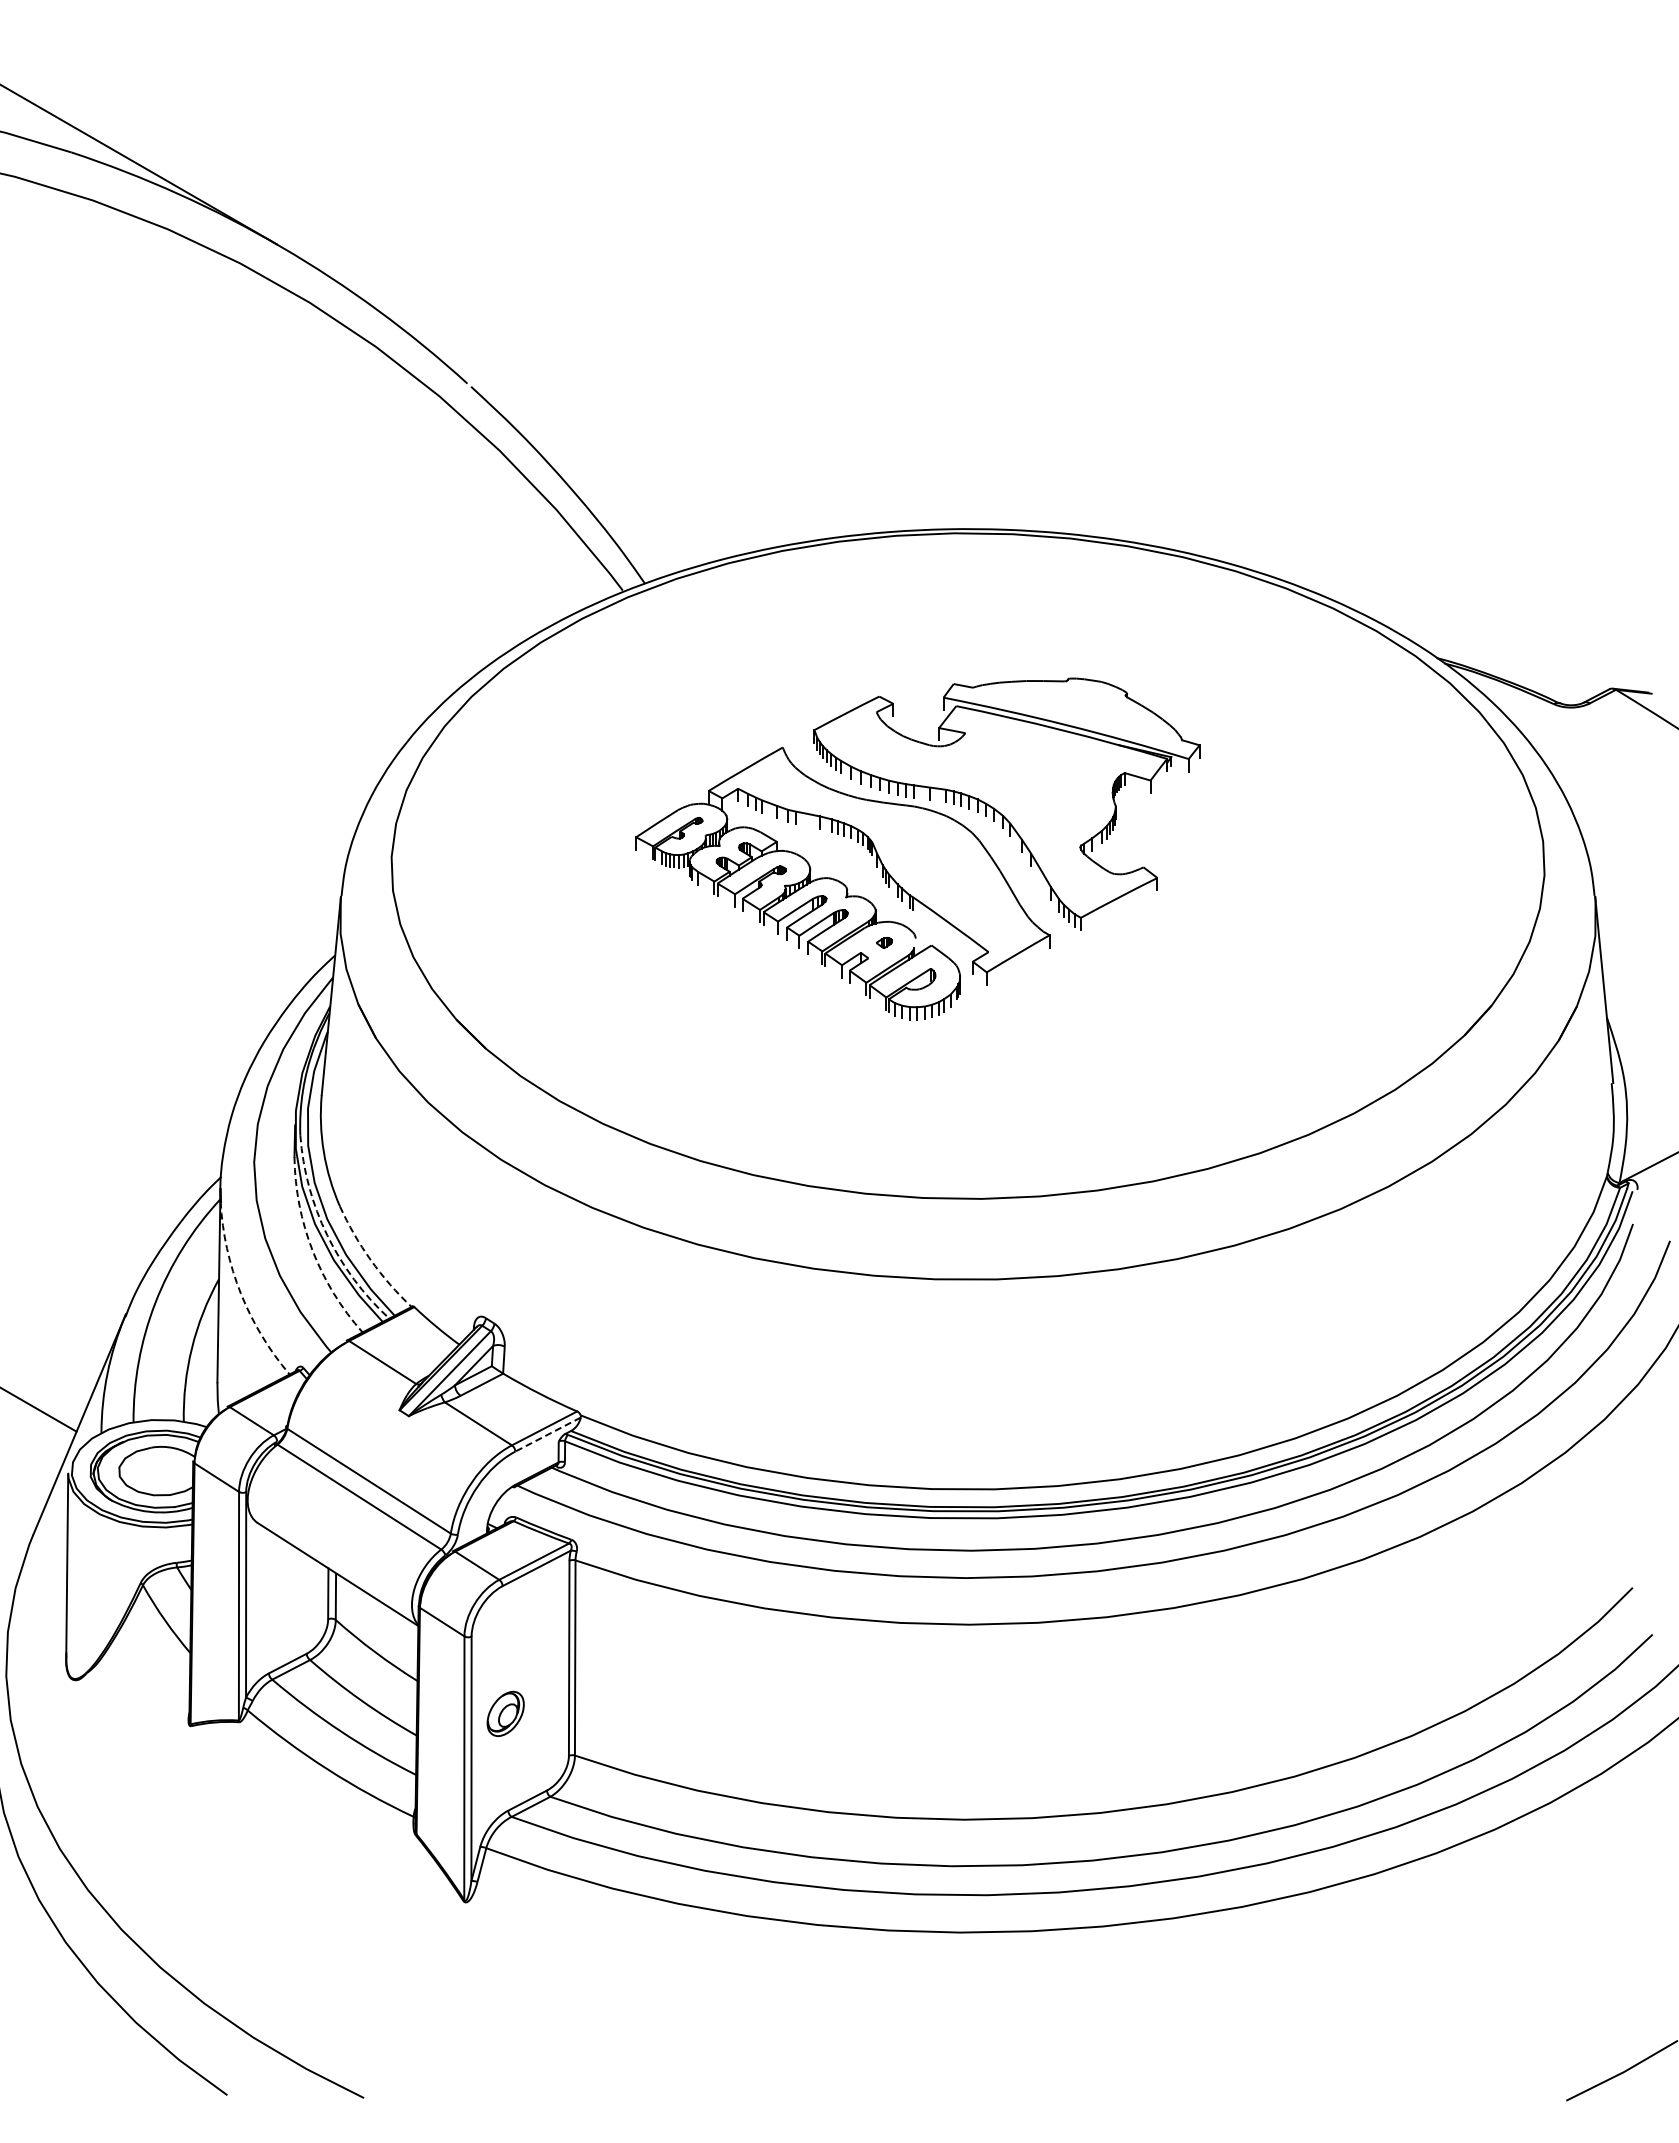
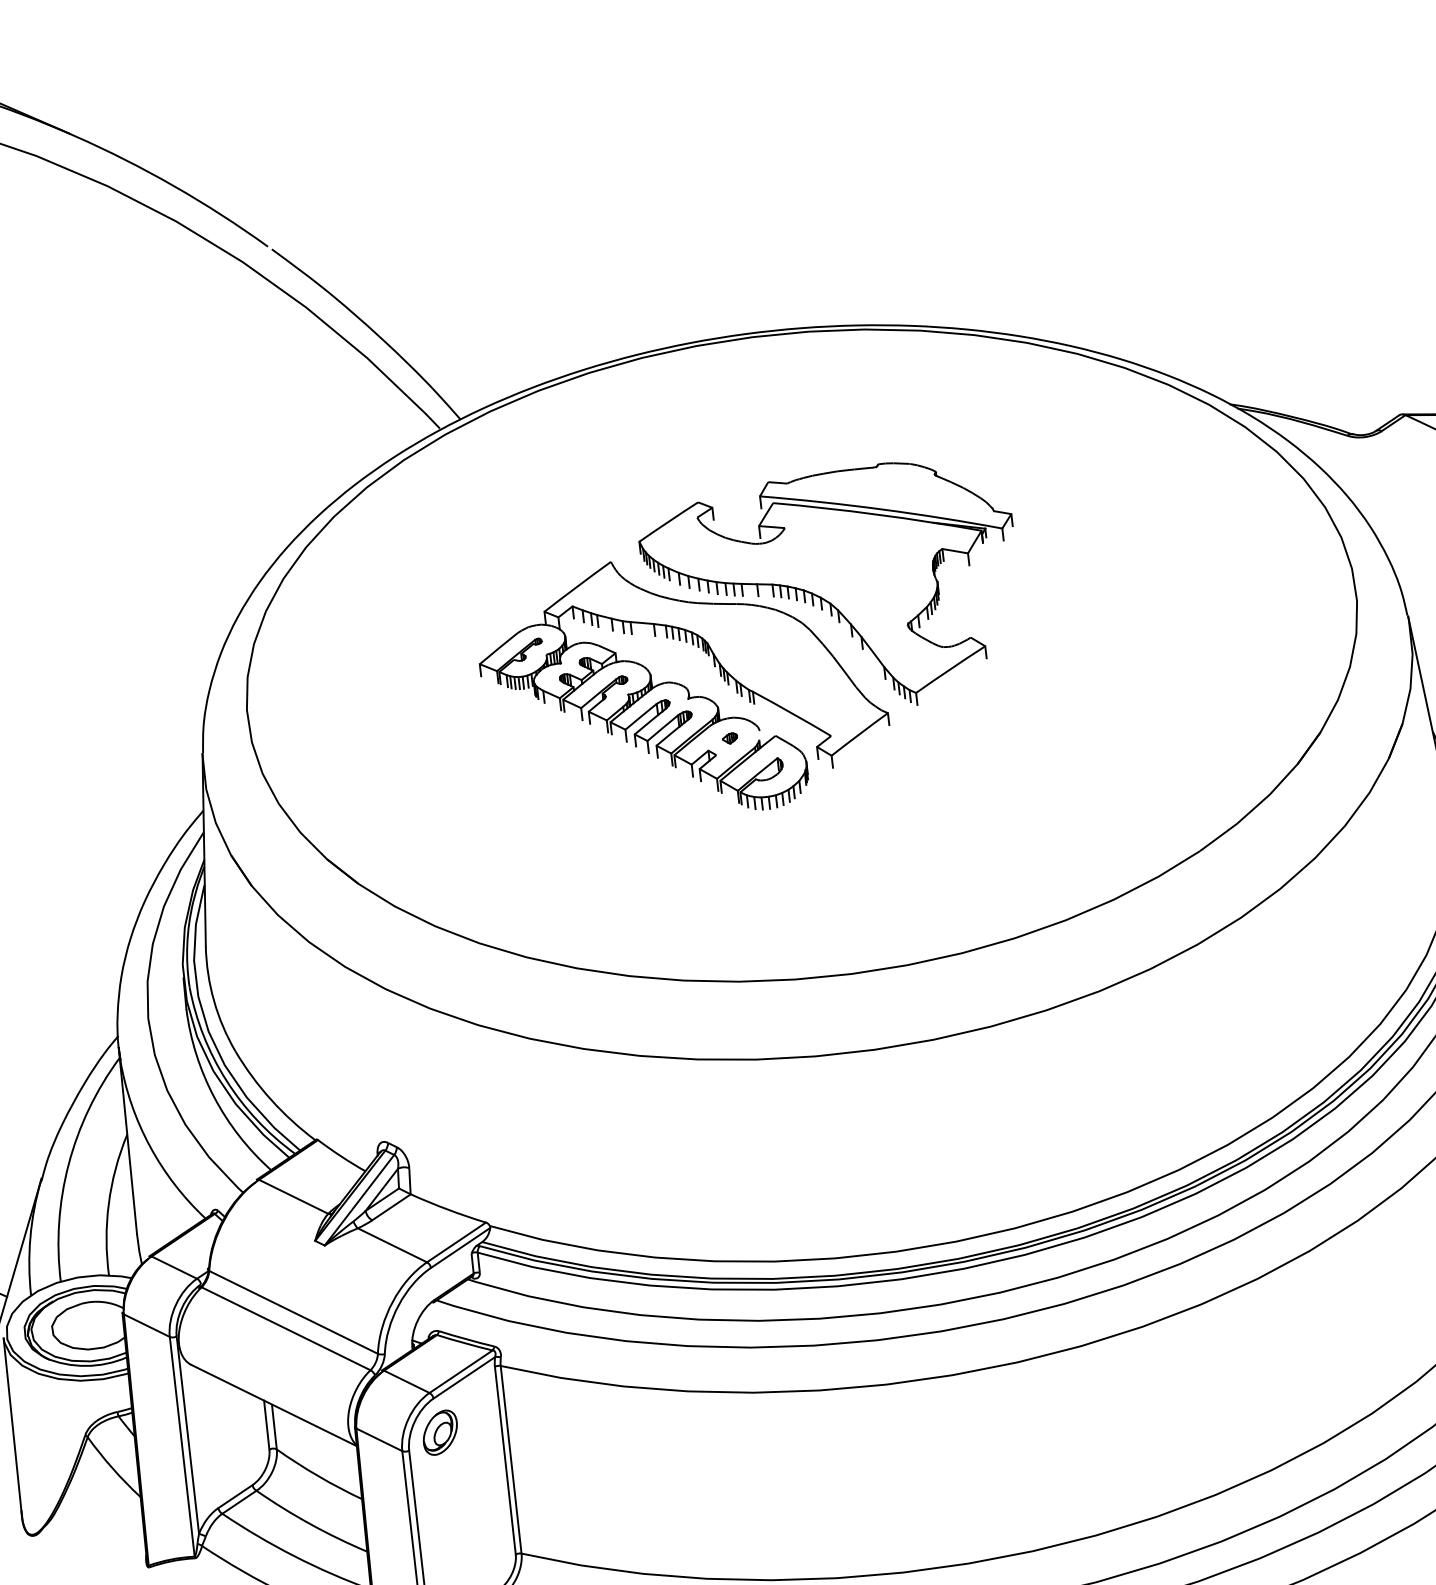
arc: (327, 1235) -> (226, 1080), dashed -> solid
arc: (312, 1250) -> (213, 1096), dashed -> solid
arc: (370, 1260) -> (270, 1100), dashed -> solid
arc: (240, 1293) -> (149, 1146), dashed -> solid
line: (548, 1434) -> (460, 1247), dashed -> solid
part: (505, 1713) -> (440, 1432), moved

